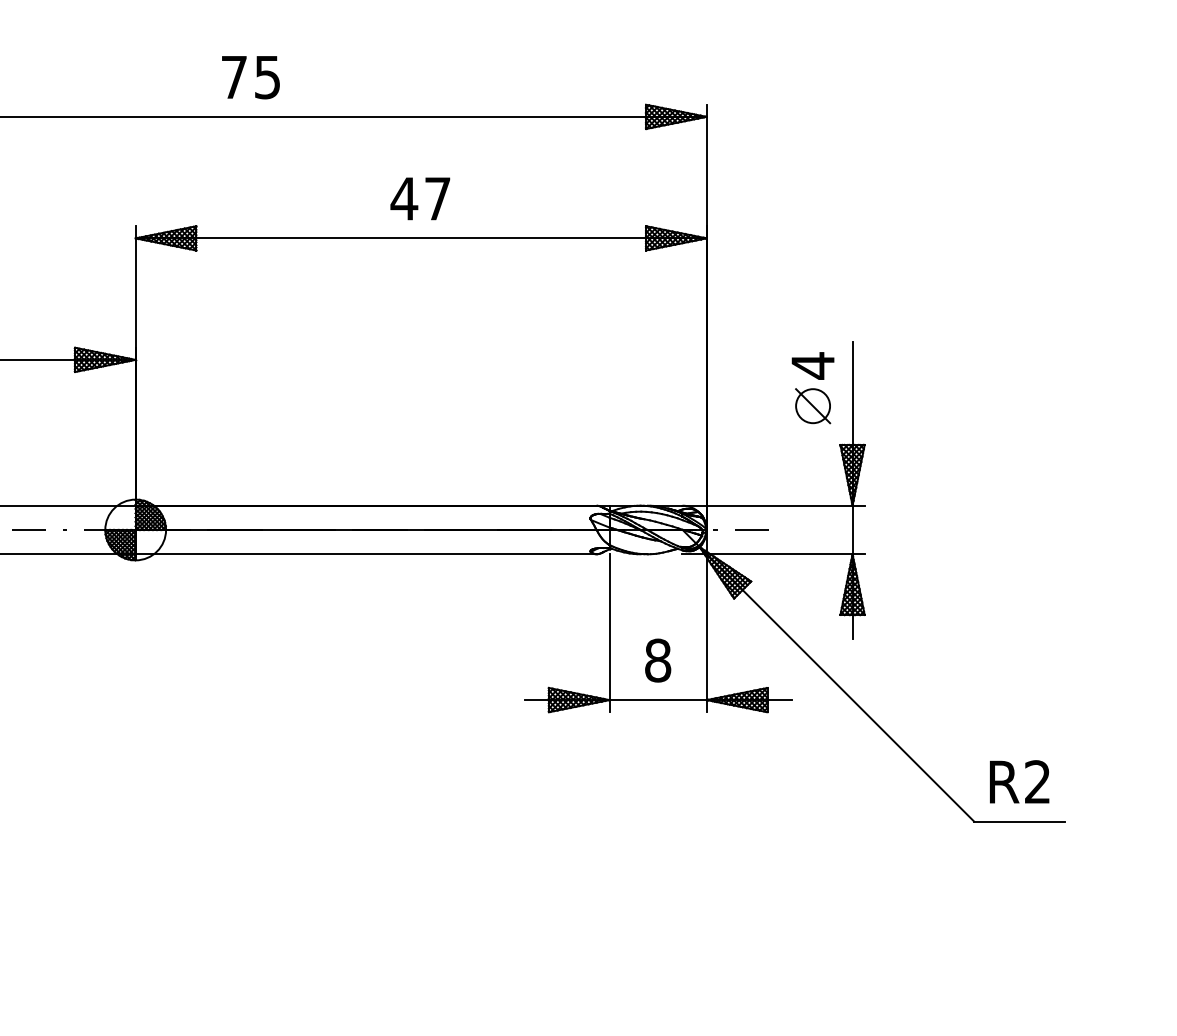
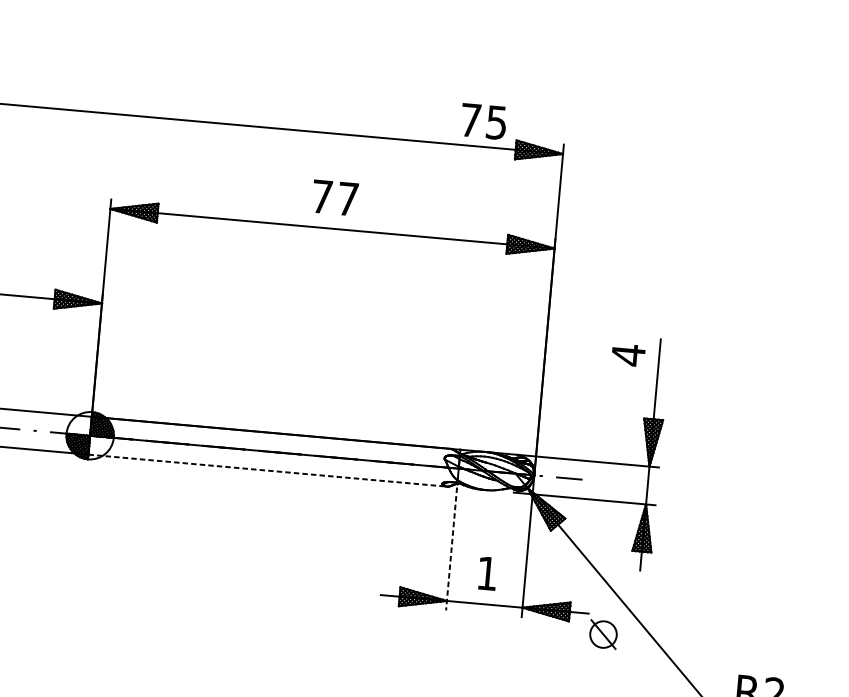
text: (250, 77) -> (483, 121), moved
text: (404, 198) -> (322, 196), 47 -> 77
part: (813, 406) -> (603, 634), moved
line: (366, 554) -> (267, 470), solid -> dashed
line: (609, 633) -> (451, 549), solid -> dashed
text: (658, 660) -> (487, 573), 8 -> 1

